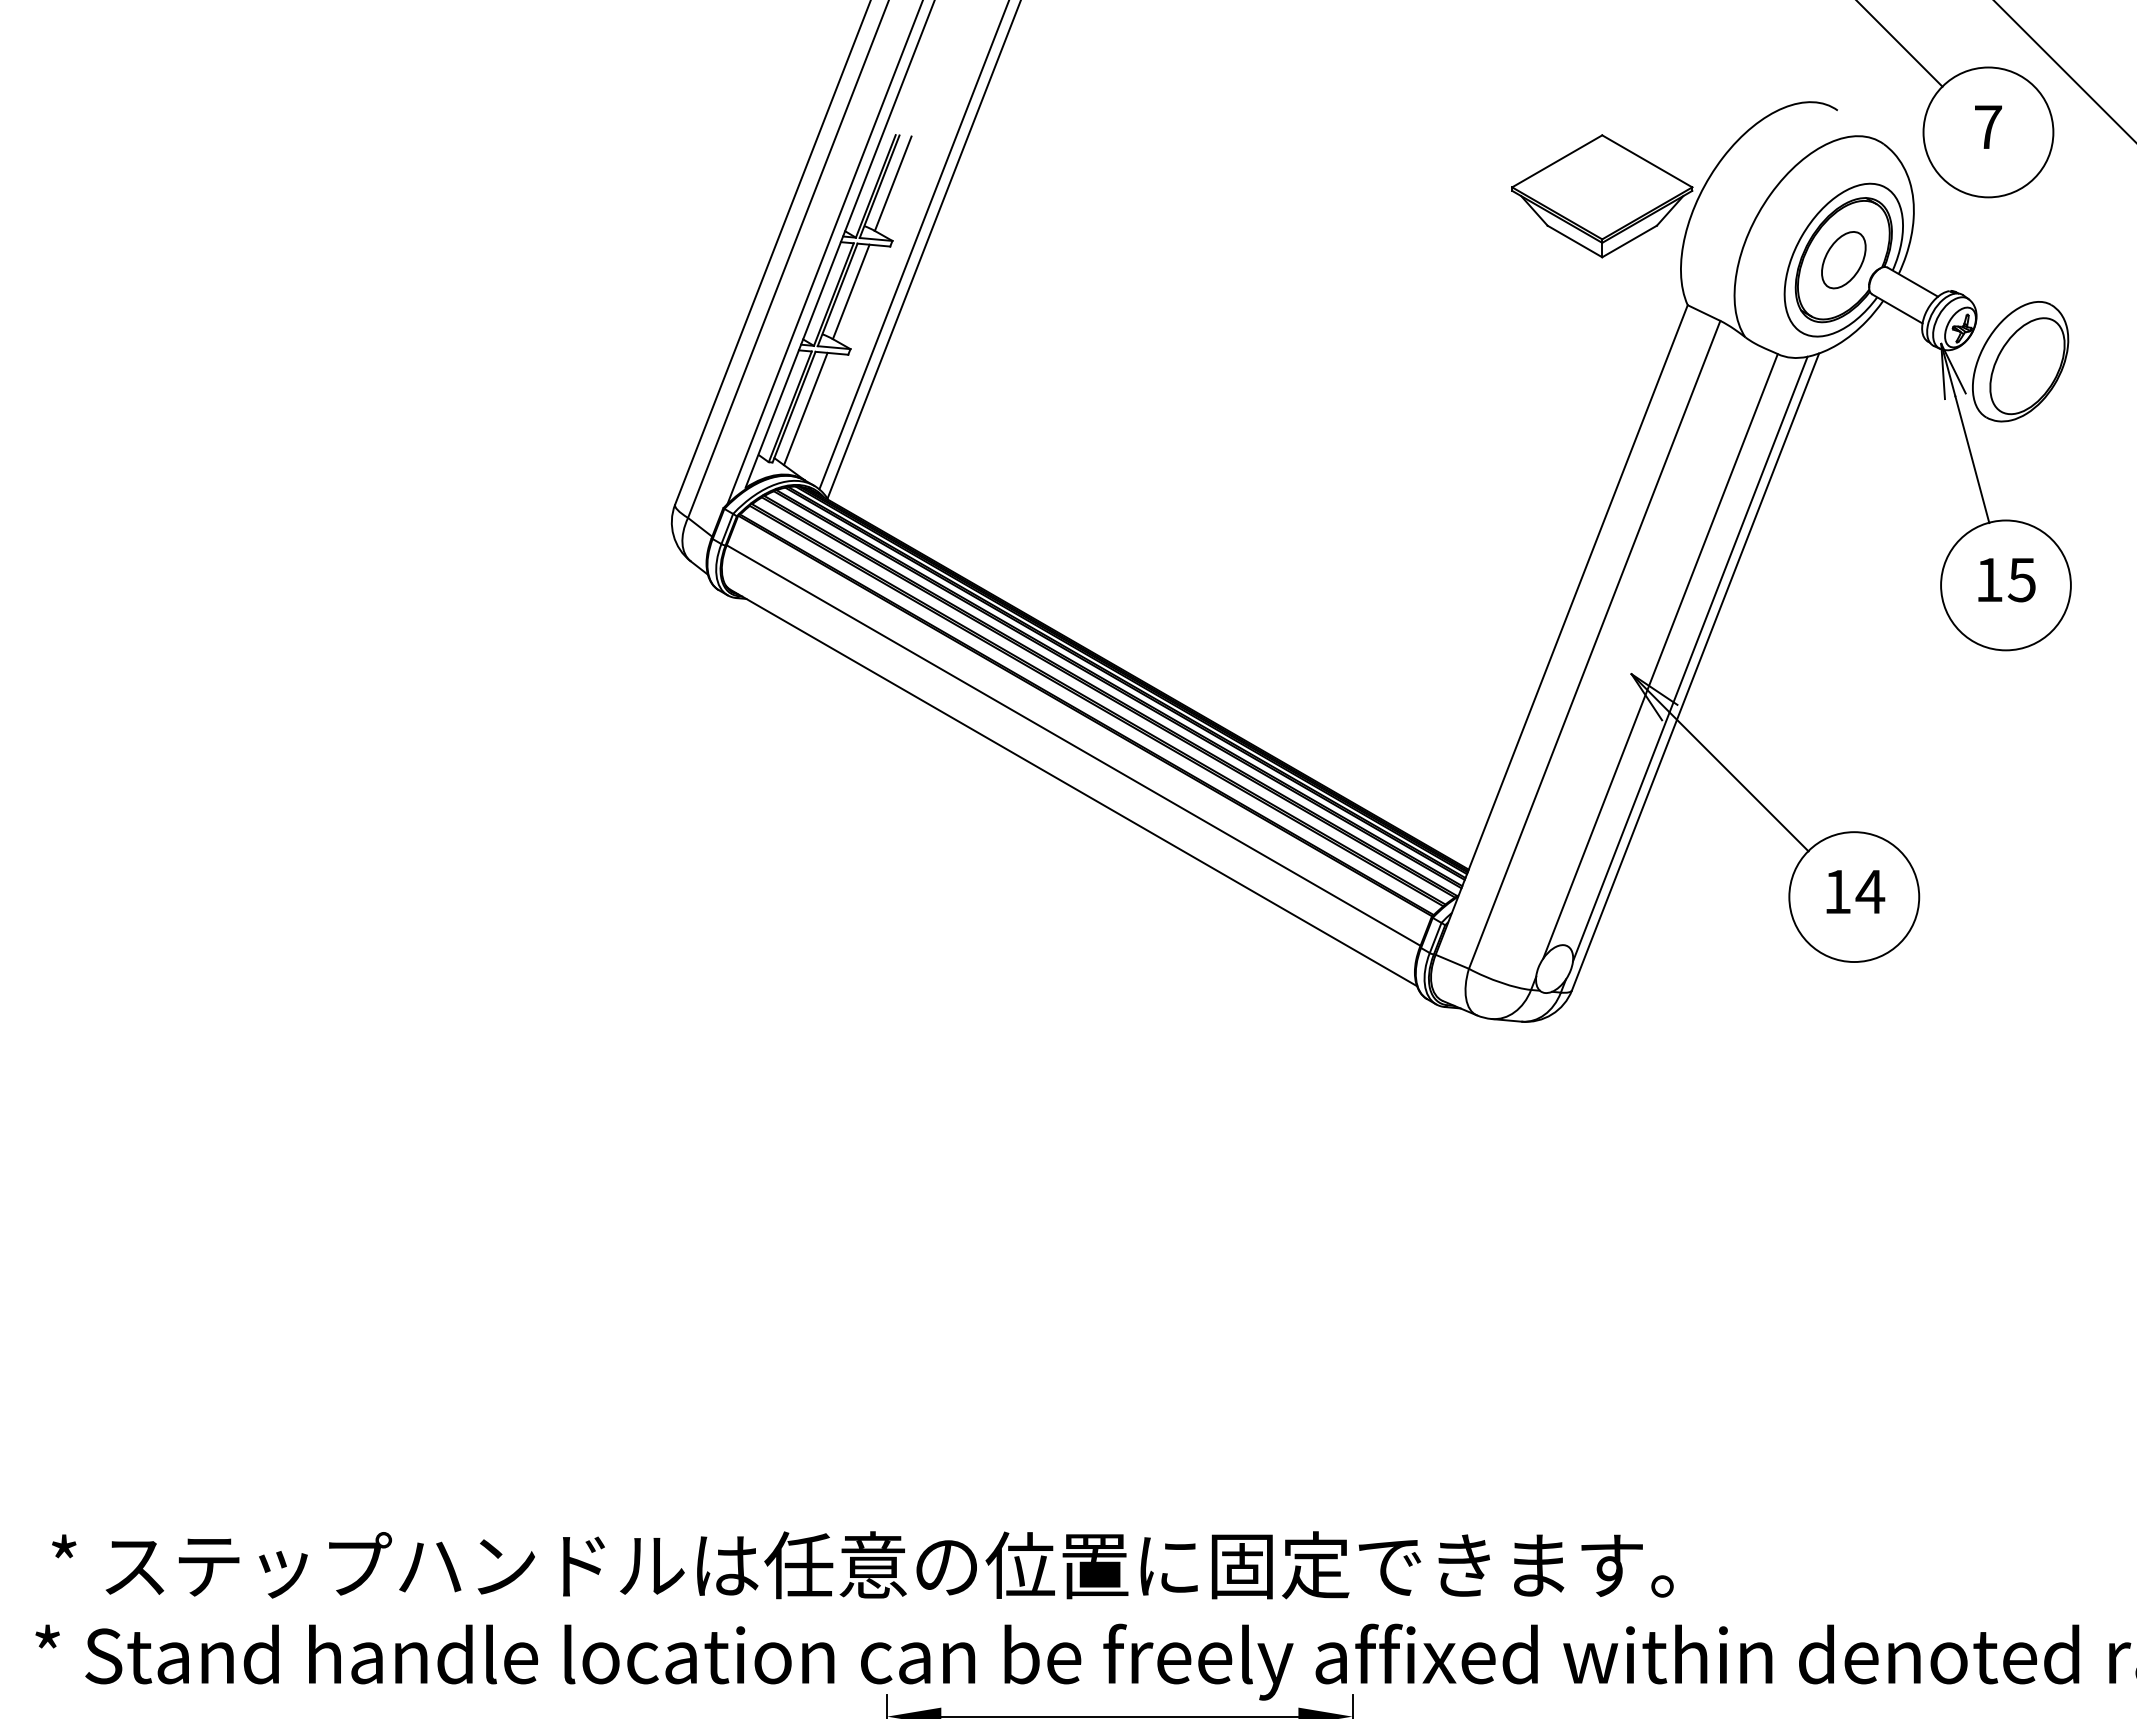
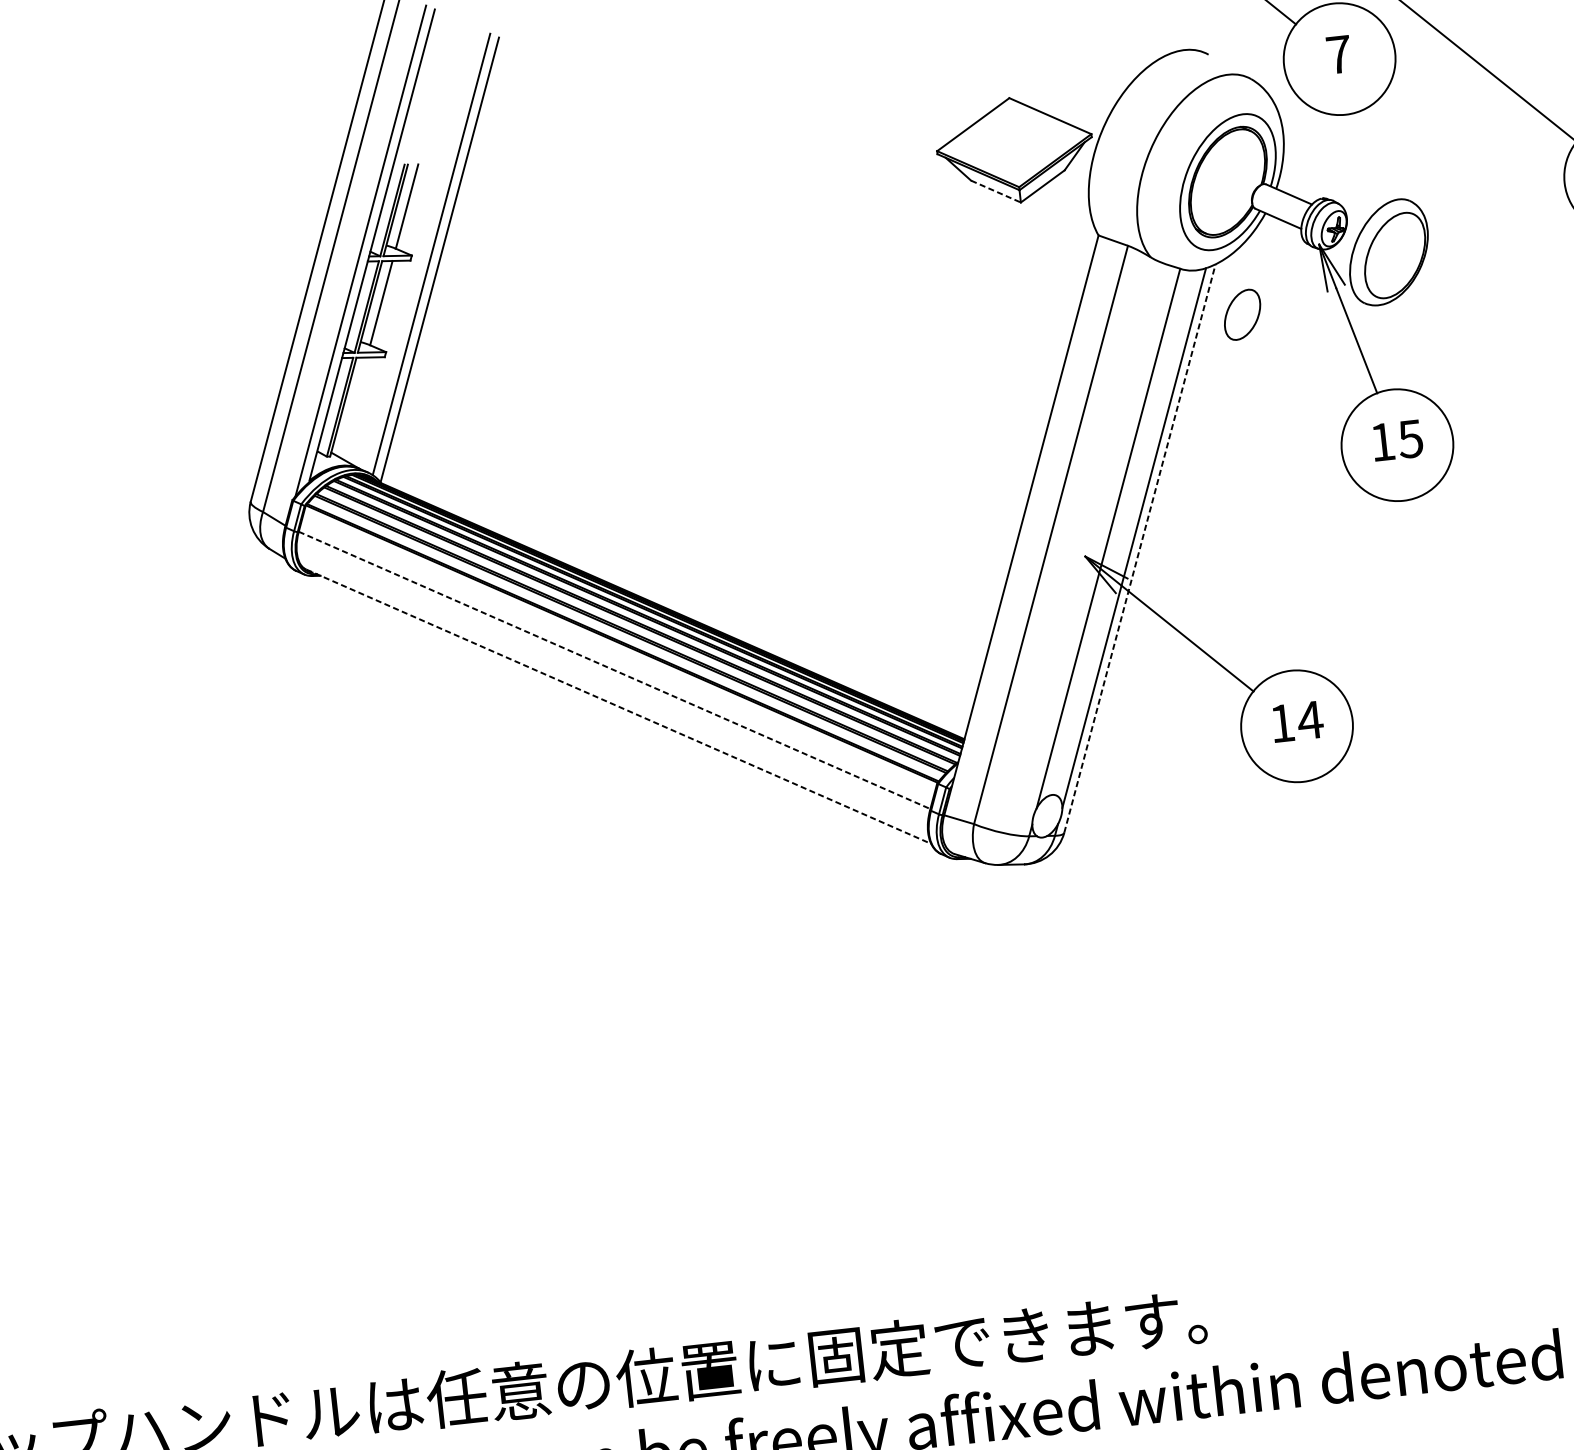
line: (1574, 241) -> (995, 191), solid -> dashed
part: (1843, 260) -> (1242, 315), moved
line: (805, 408) -> (353, 407), removed
line: (1695, 671) -> (1139, 548), solid -> dashed
line: (1073, 745) -> (614, 670), solid -> dashed
line: (1074, 788) -> (619, 707), solid -> dashed

